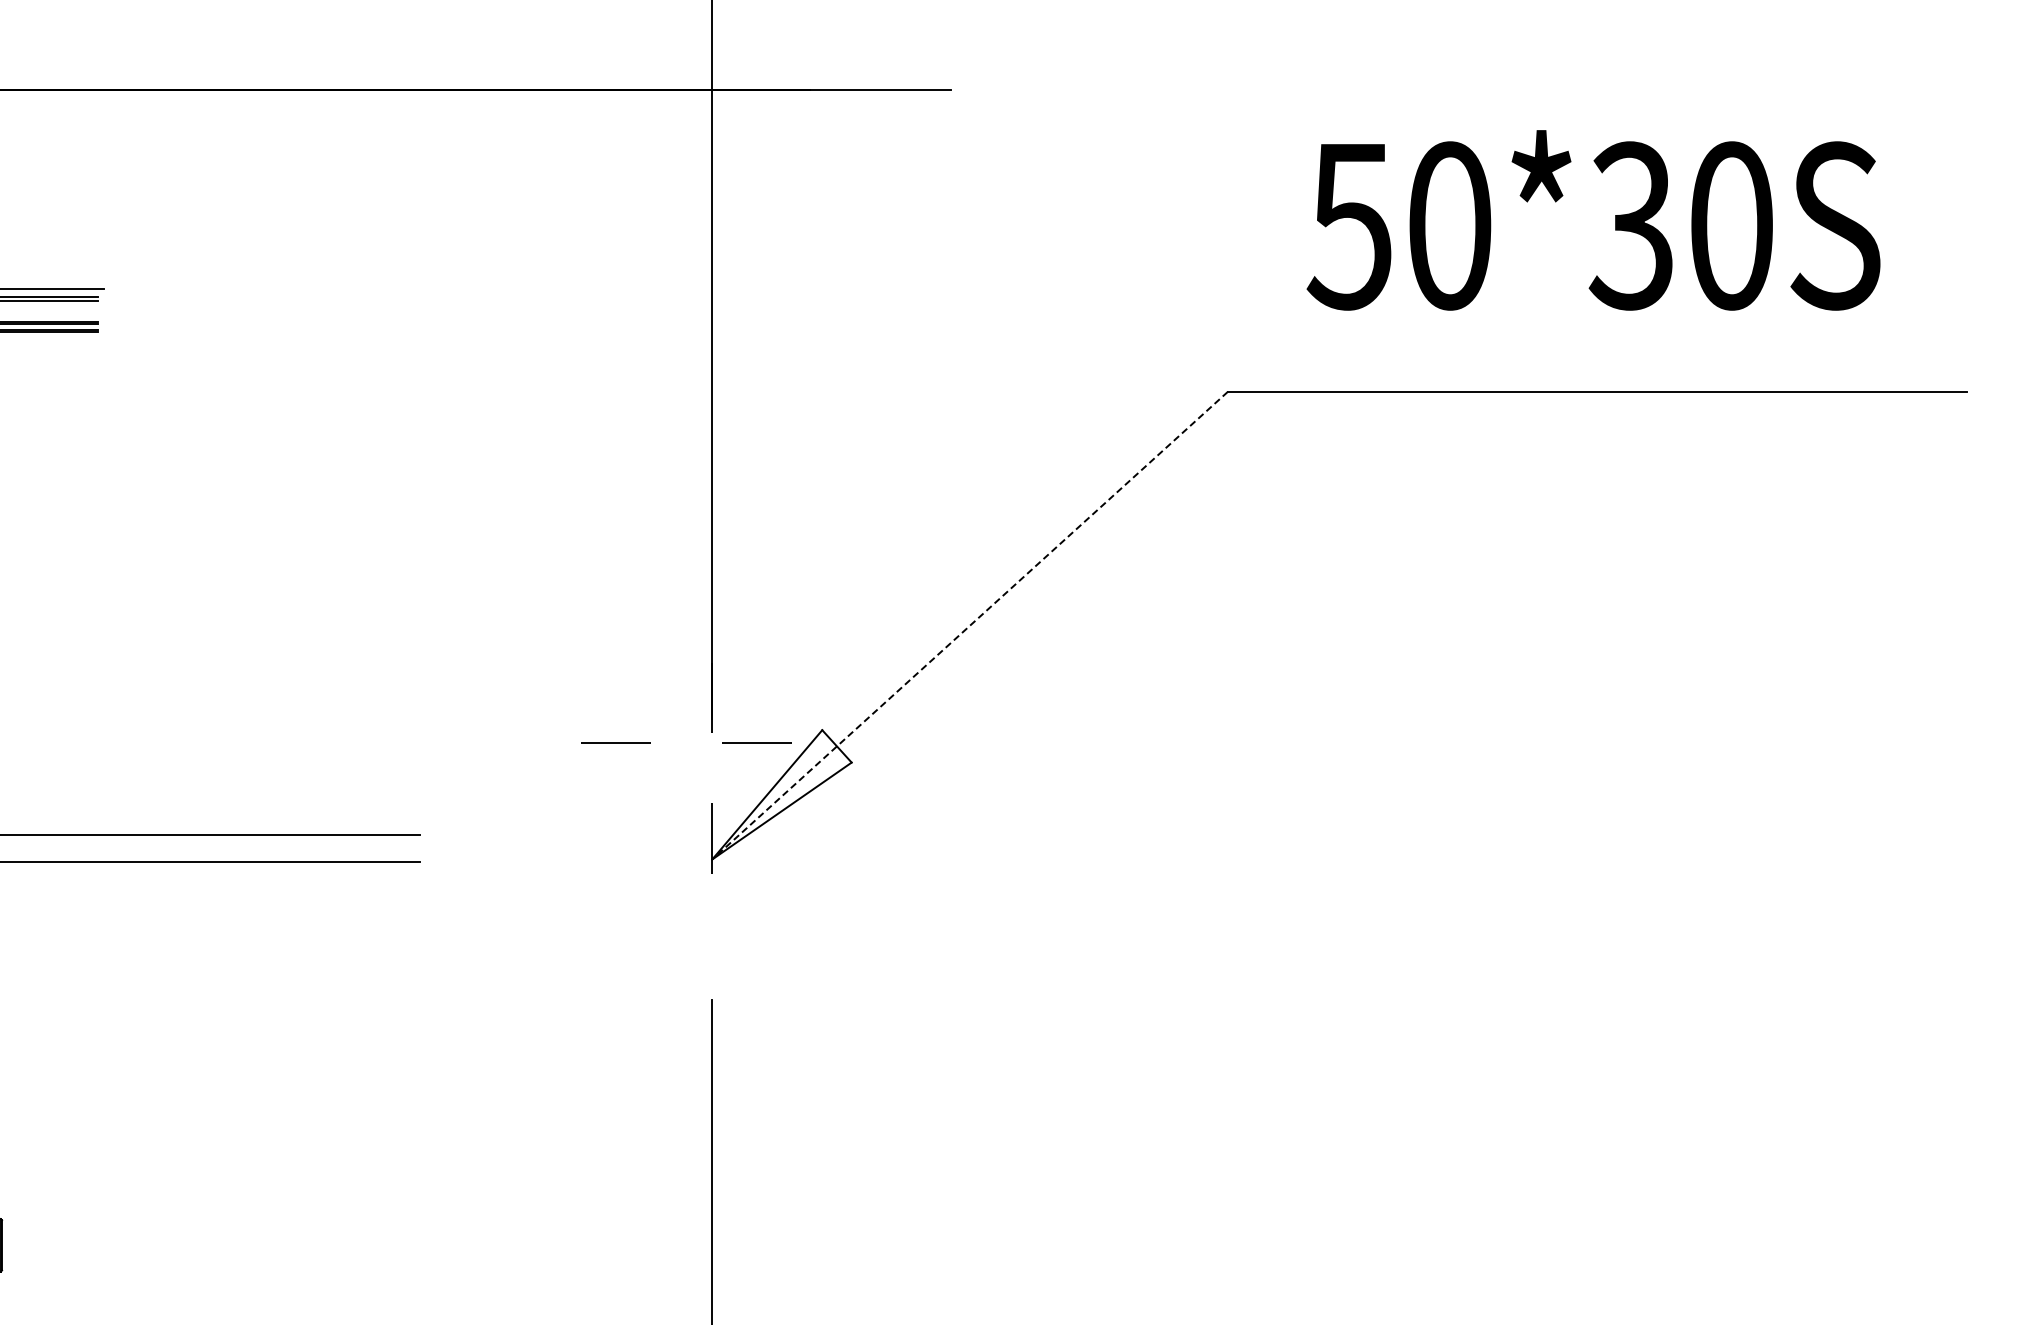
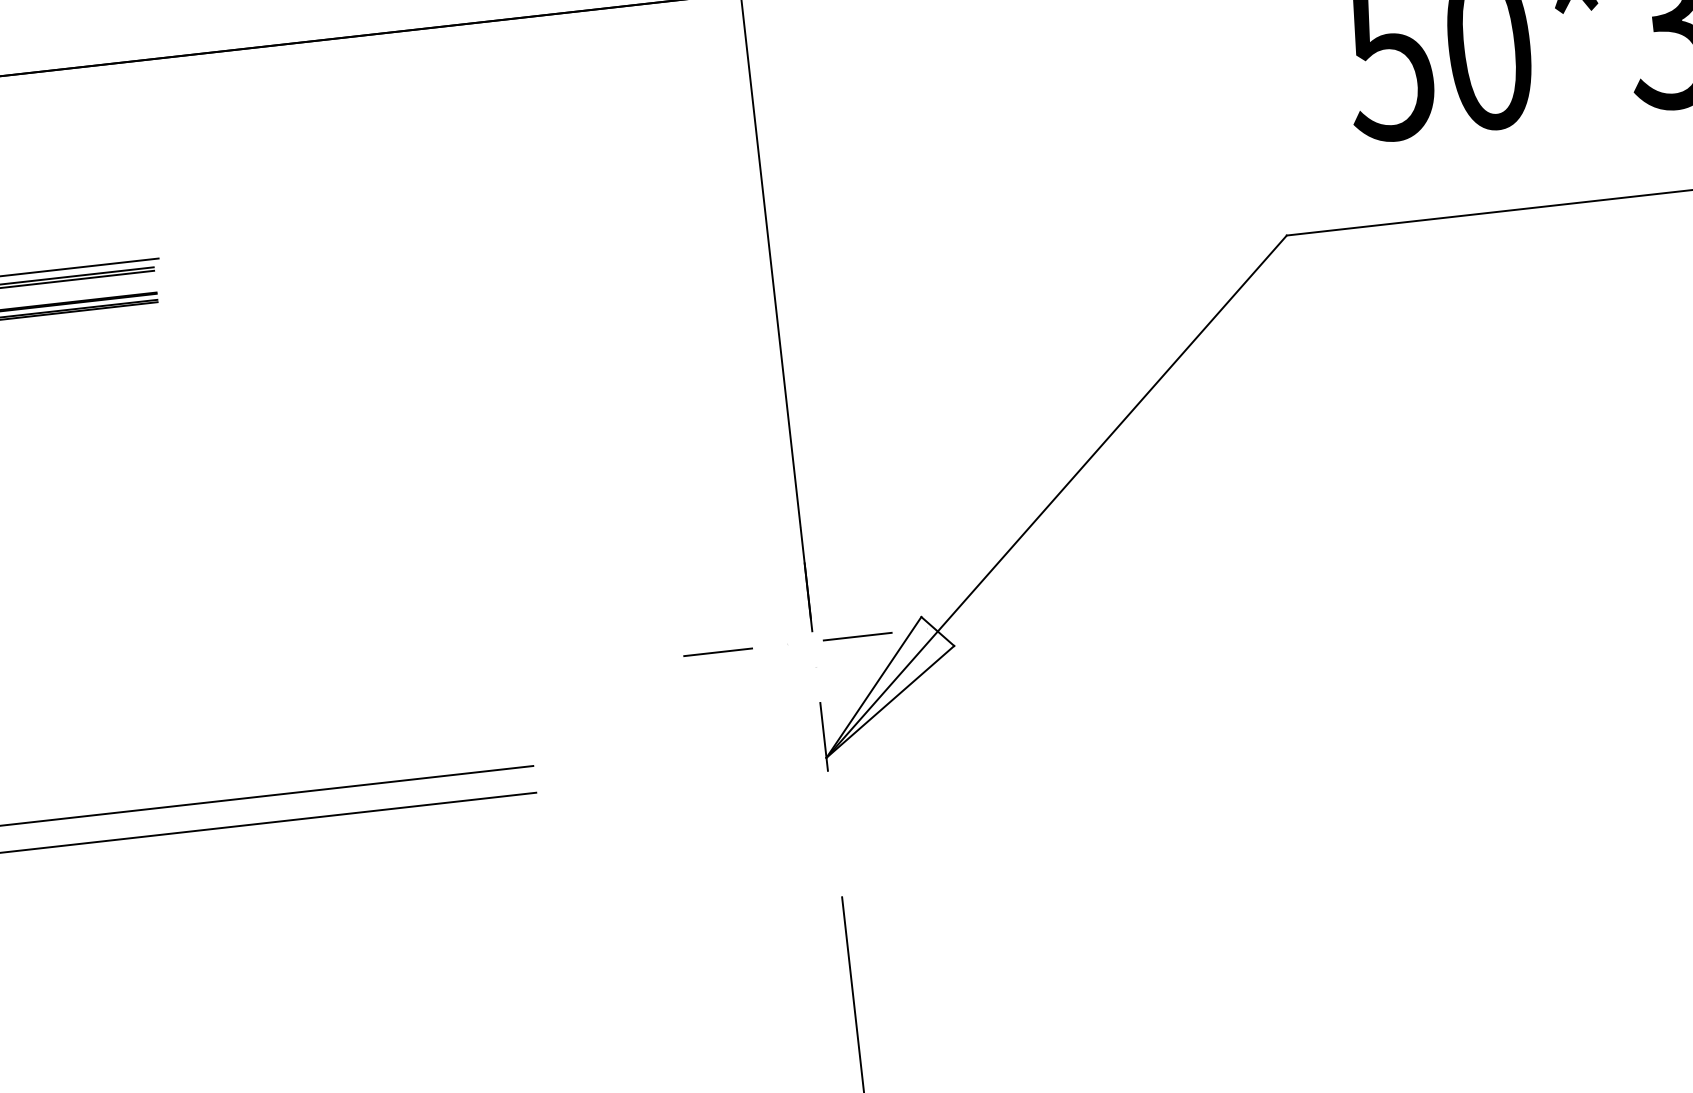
line: (969, 625) -> (1056, 496), dashed -> solid

